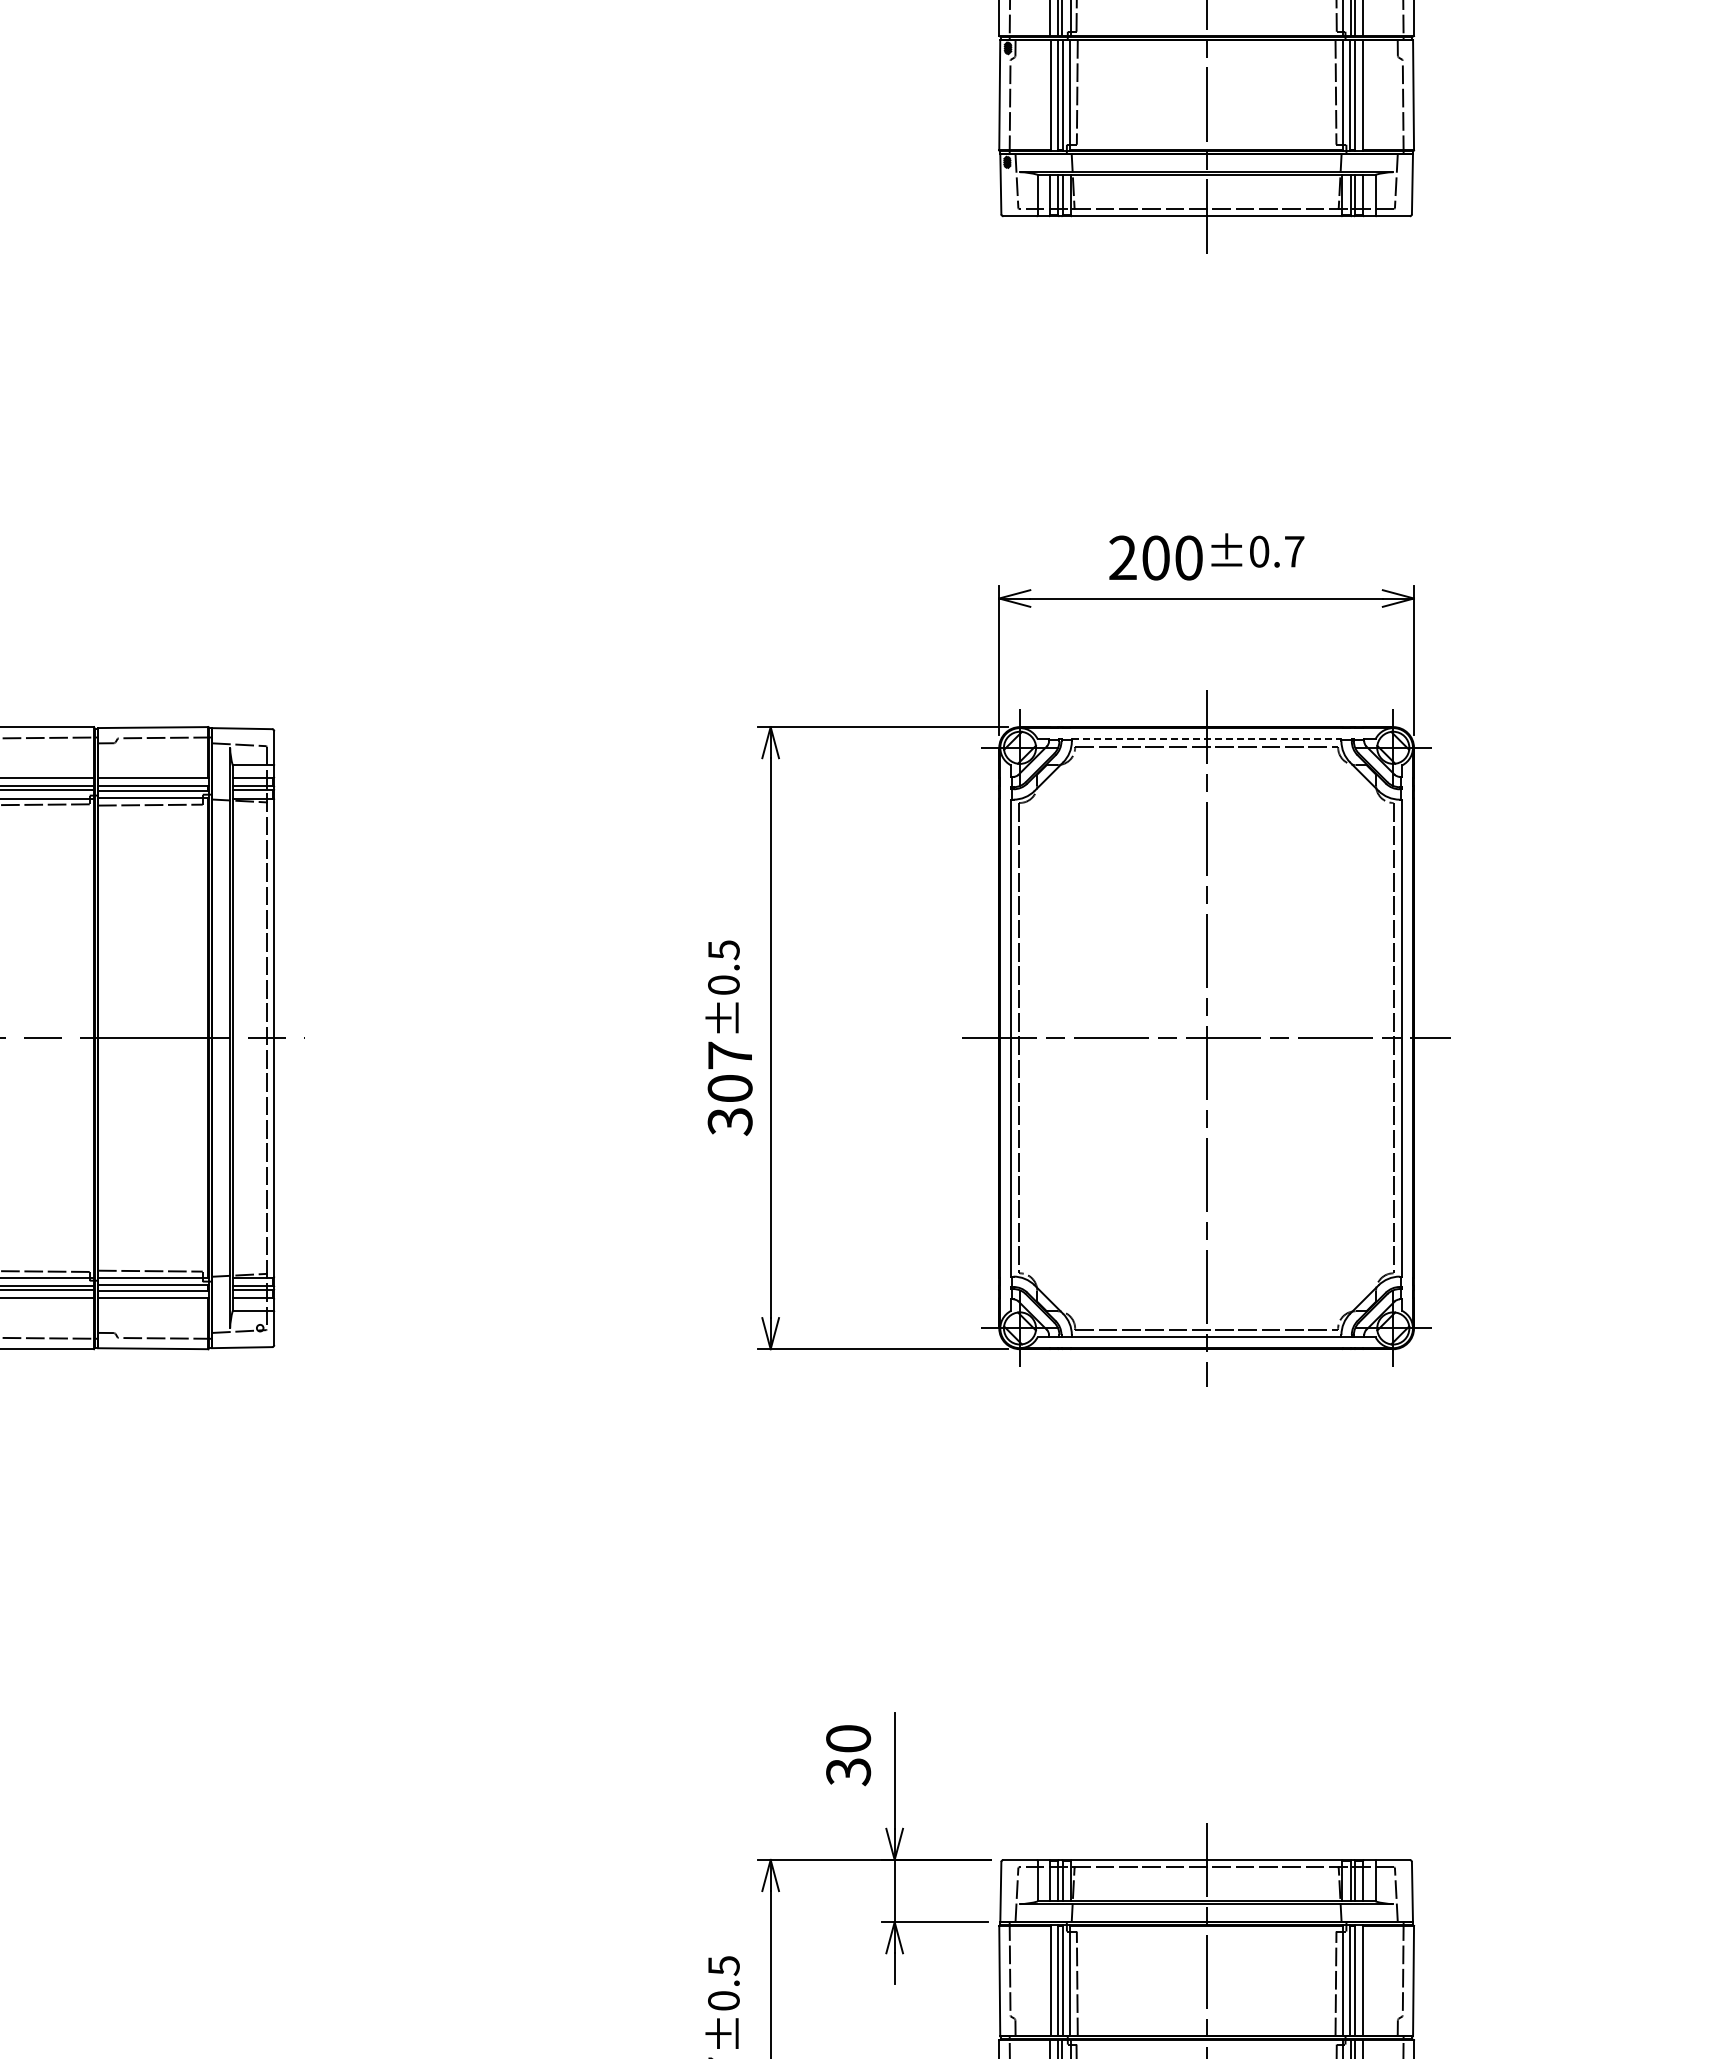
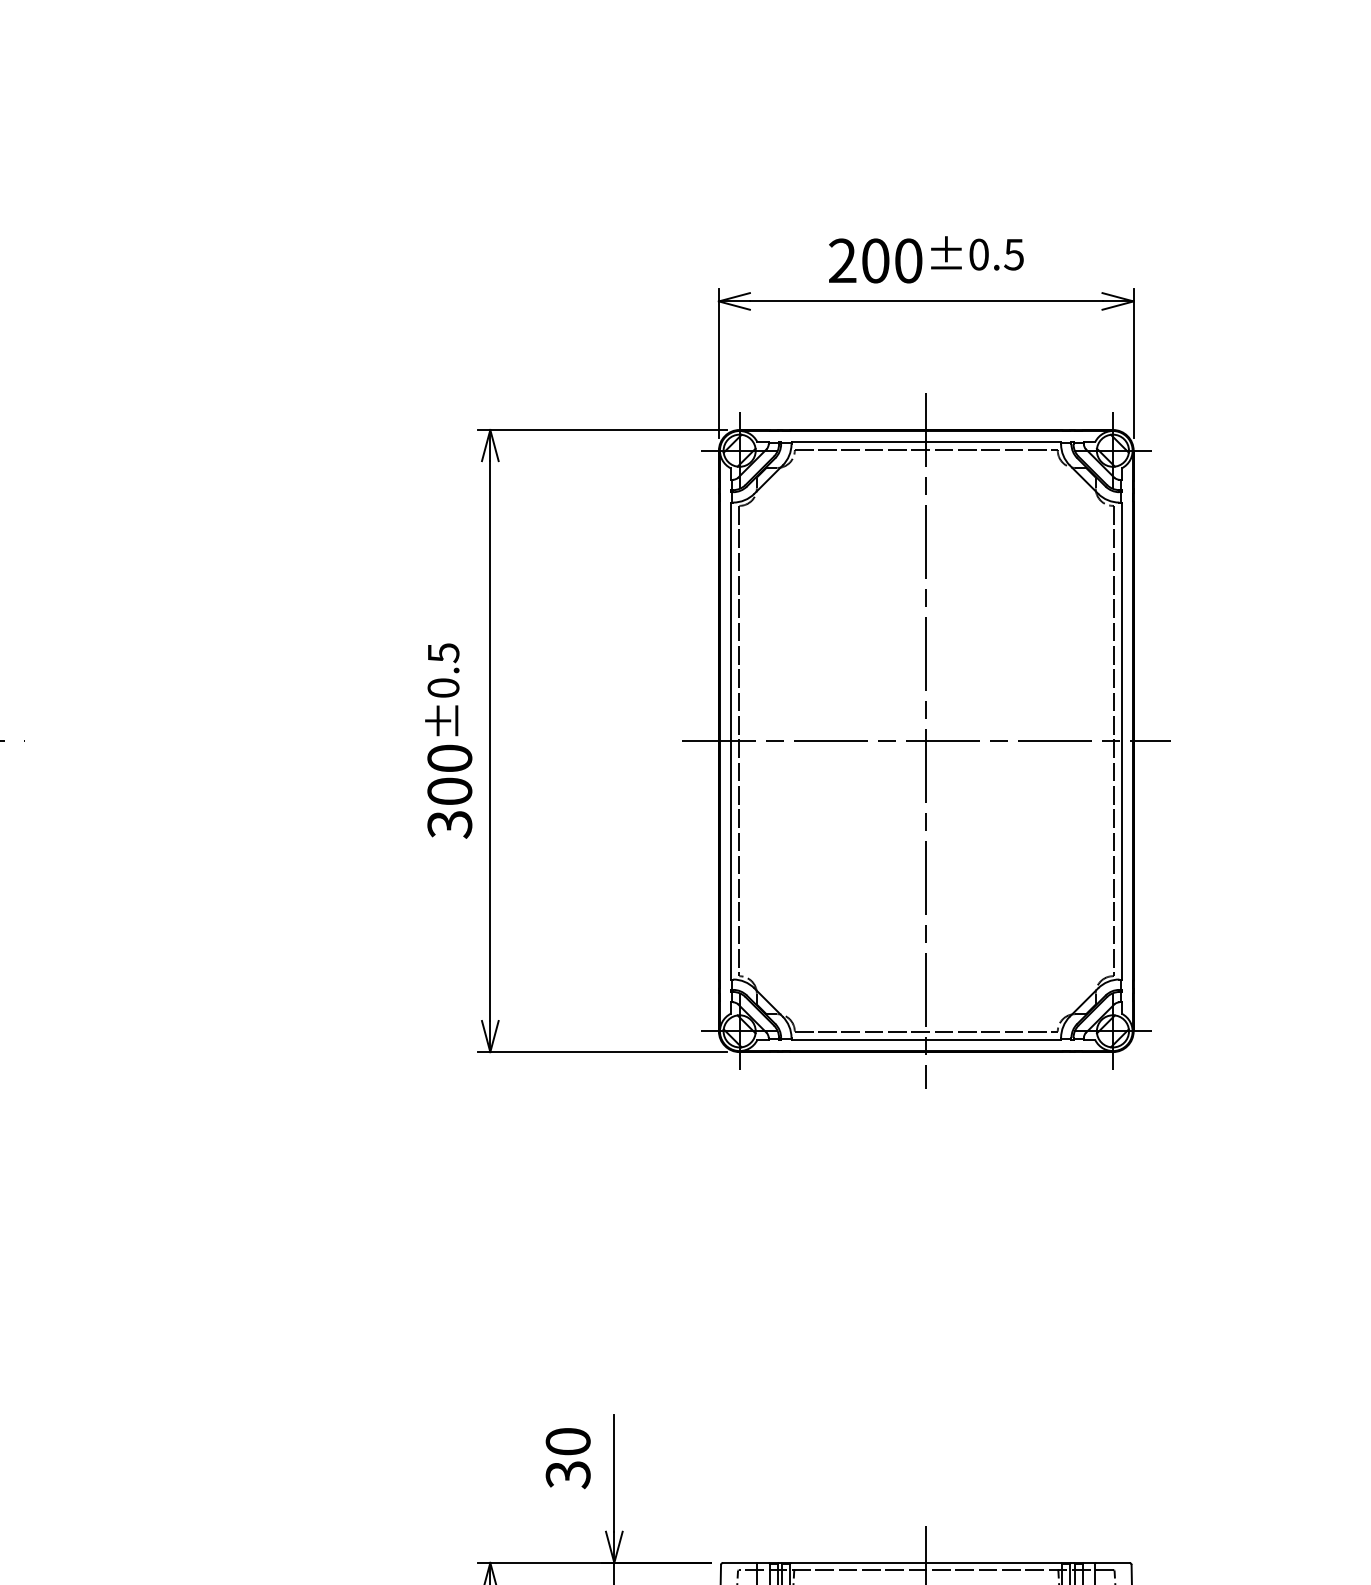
text: (1294, 551) -> (1014, 254), ±0.7 -> ±0.5
line: (1206, 739) -> (926, 442), dashed -> solid
text: (729, 1055) -> (449, 758), 307 -> 300

